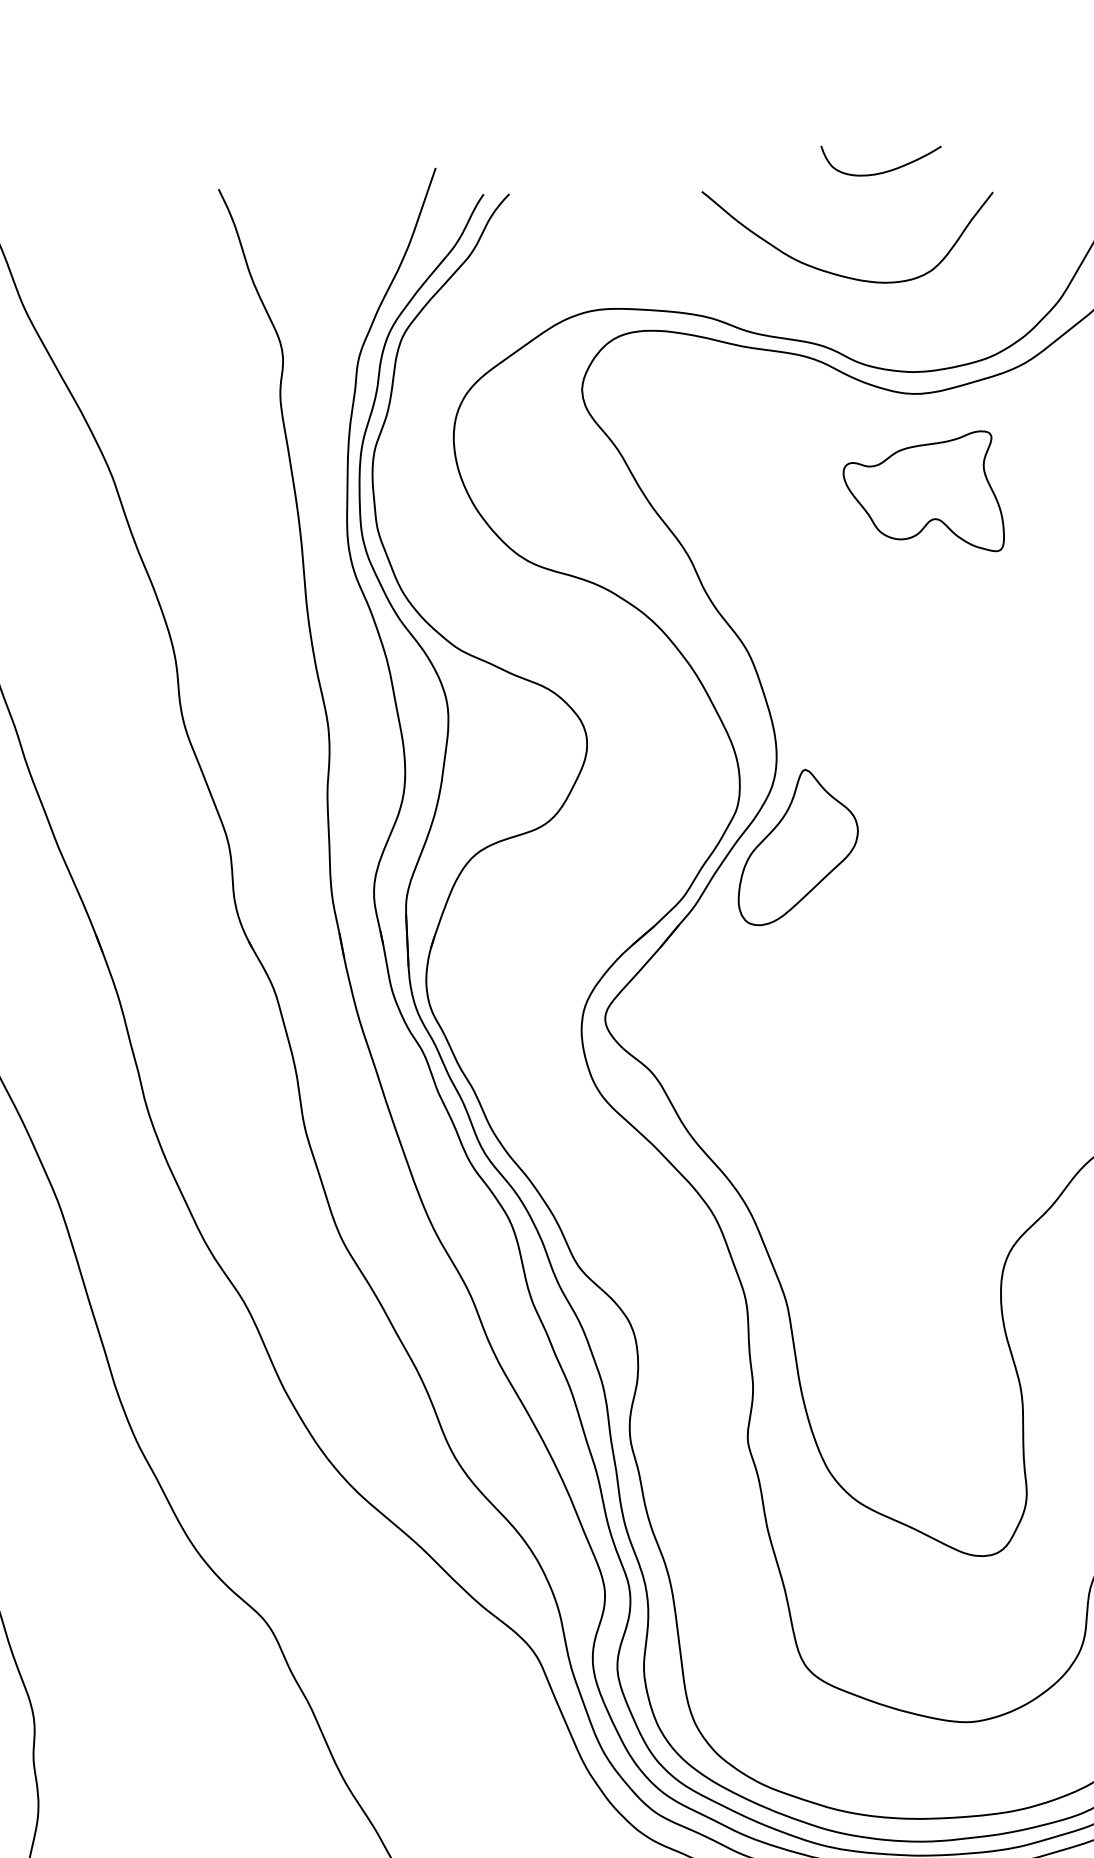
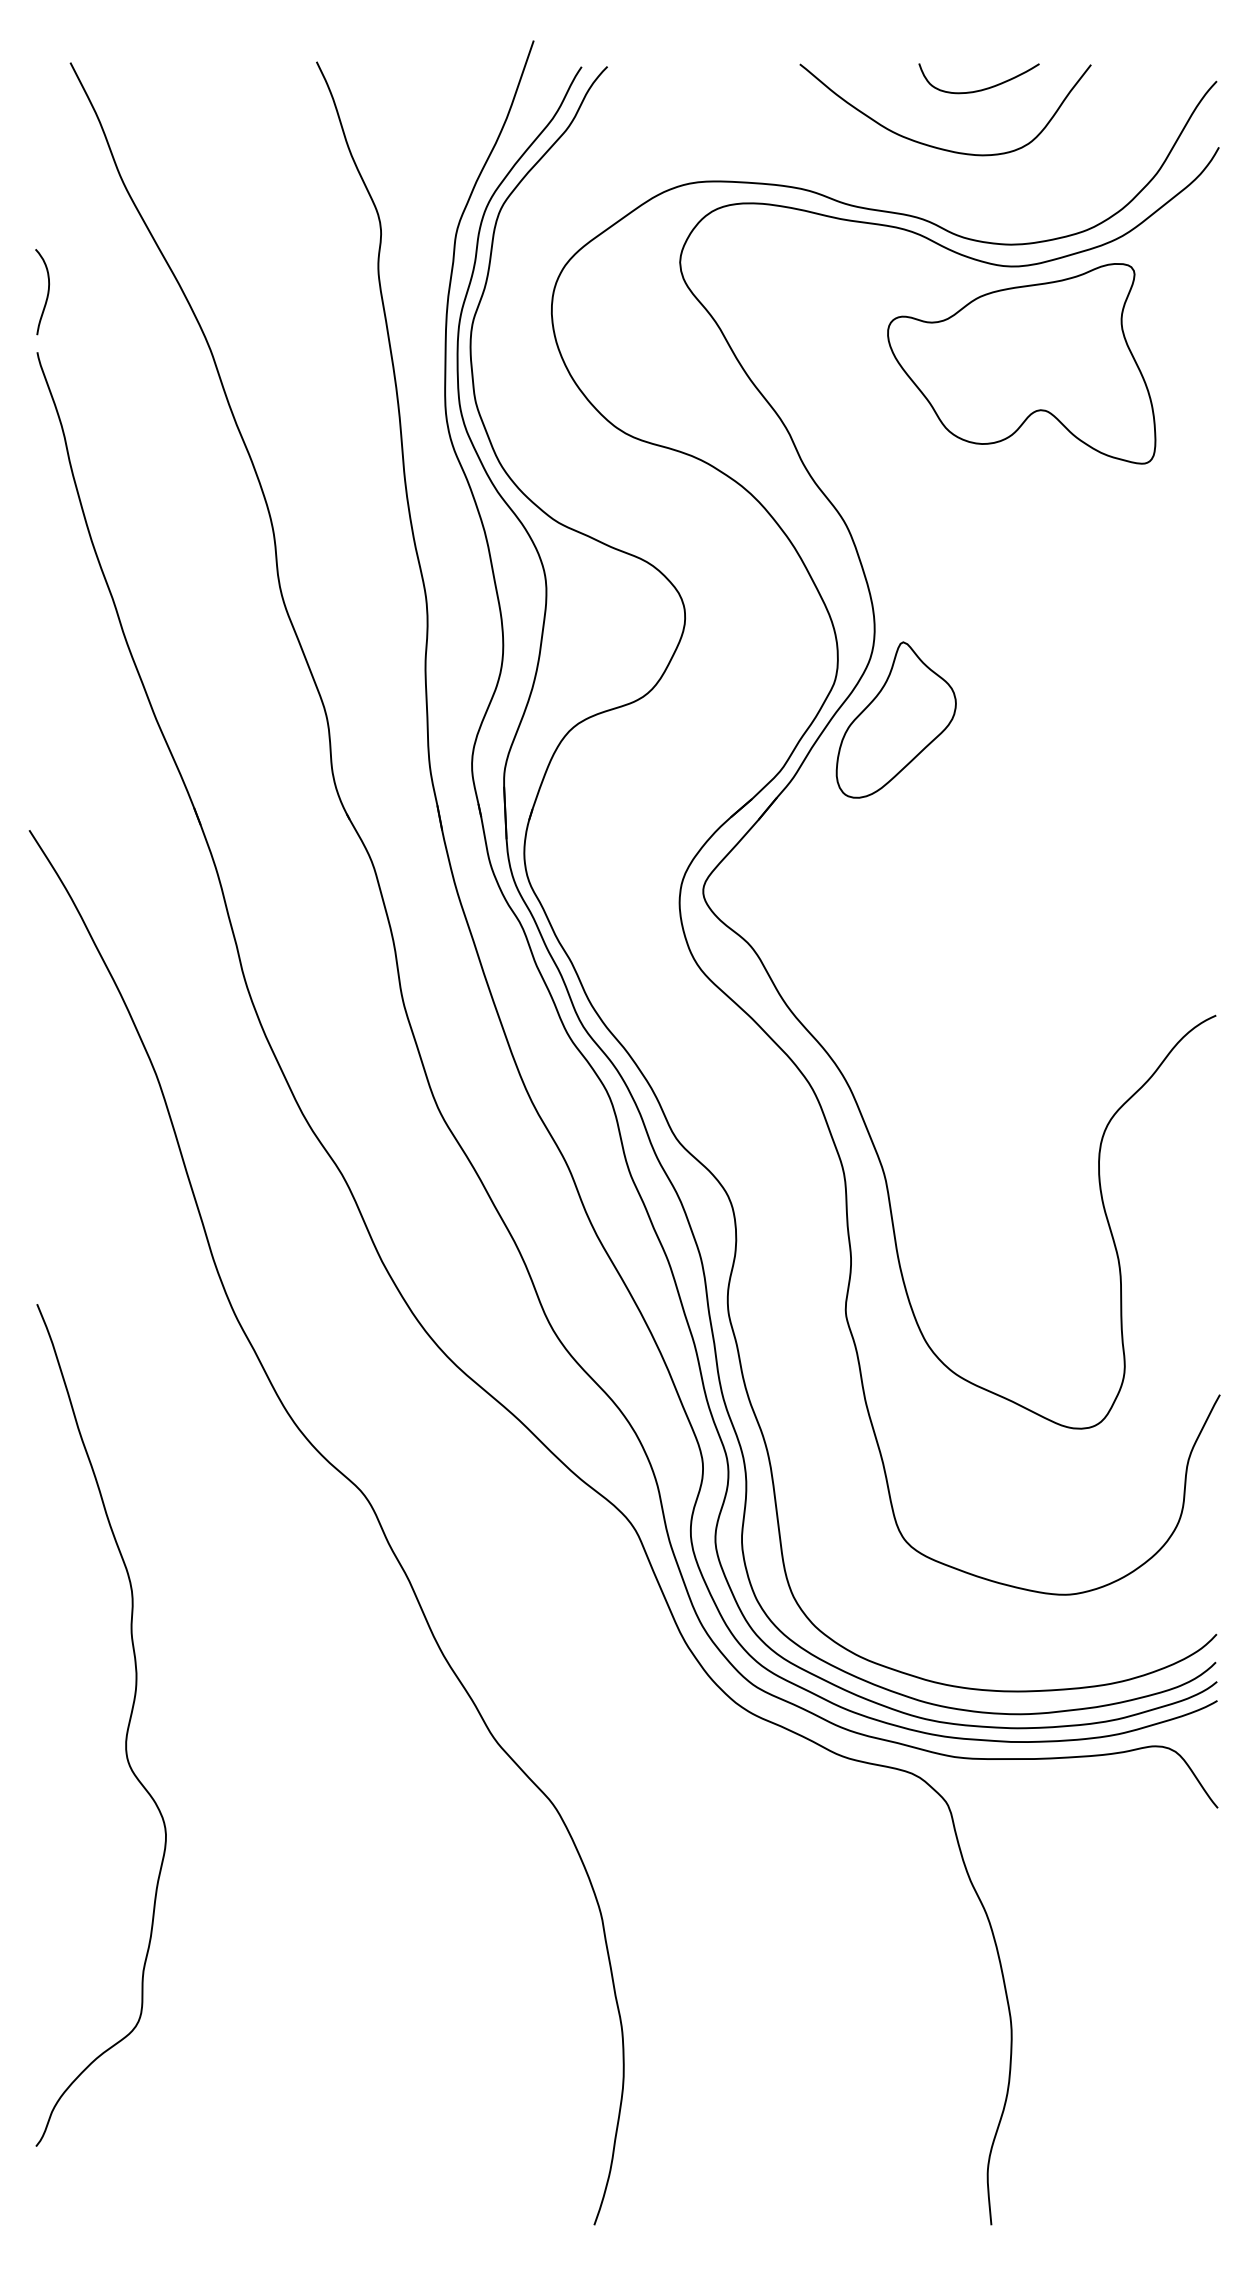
curve: (881, 171) -> (979, 89), moved
part: (923, 490) -> (1021, 363), size x1.67

